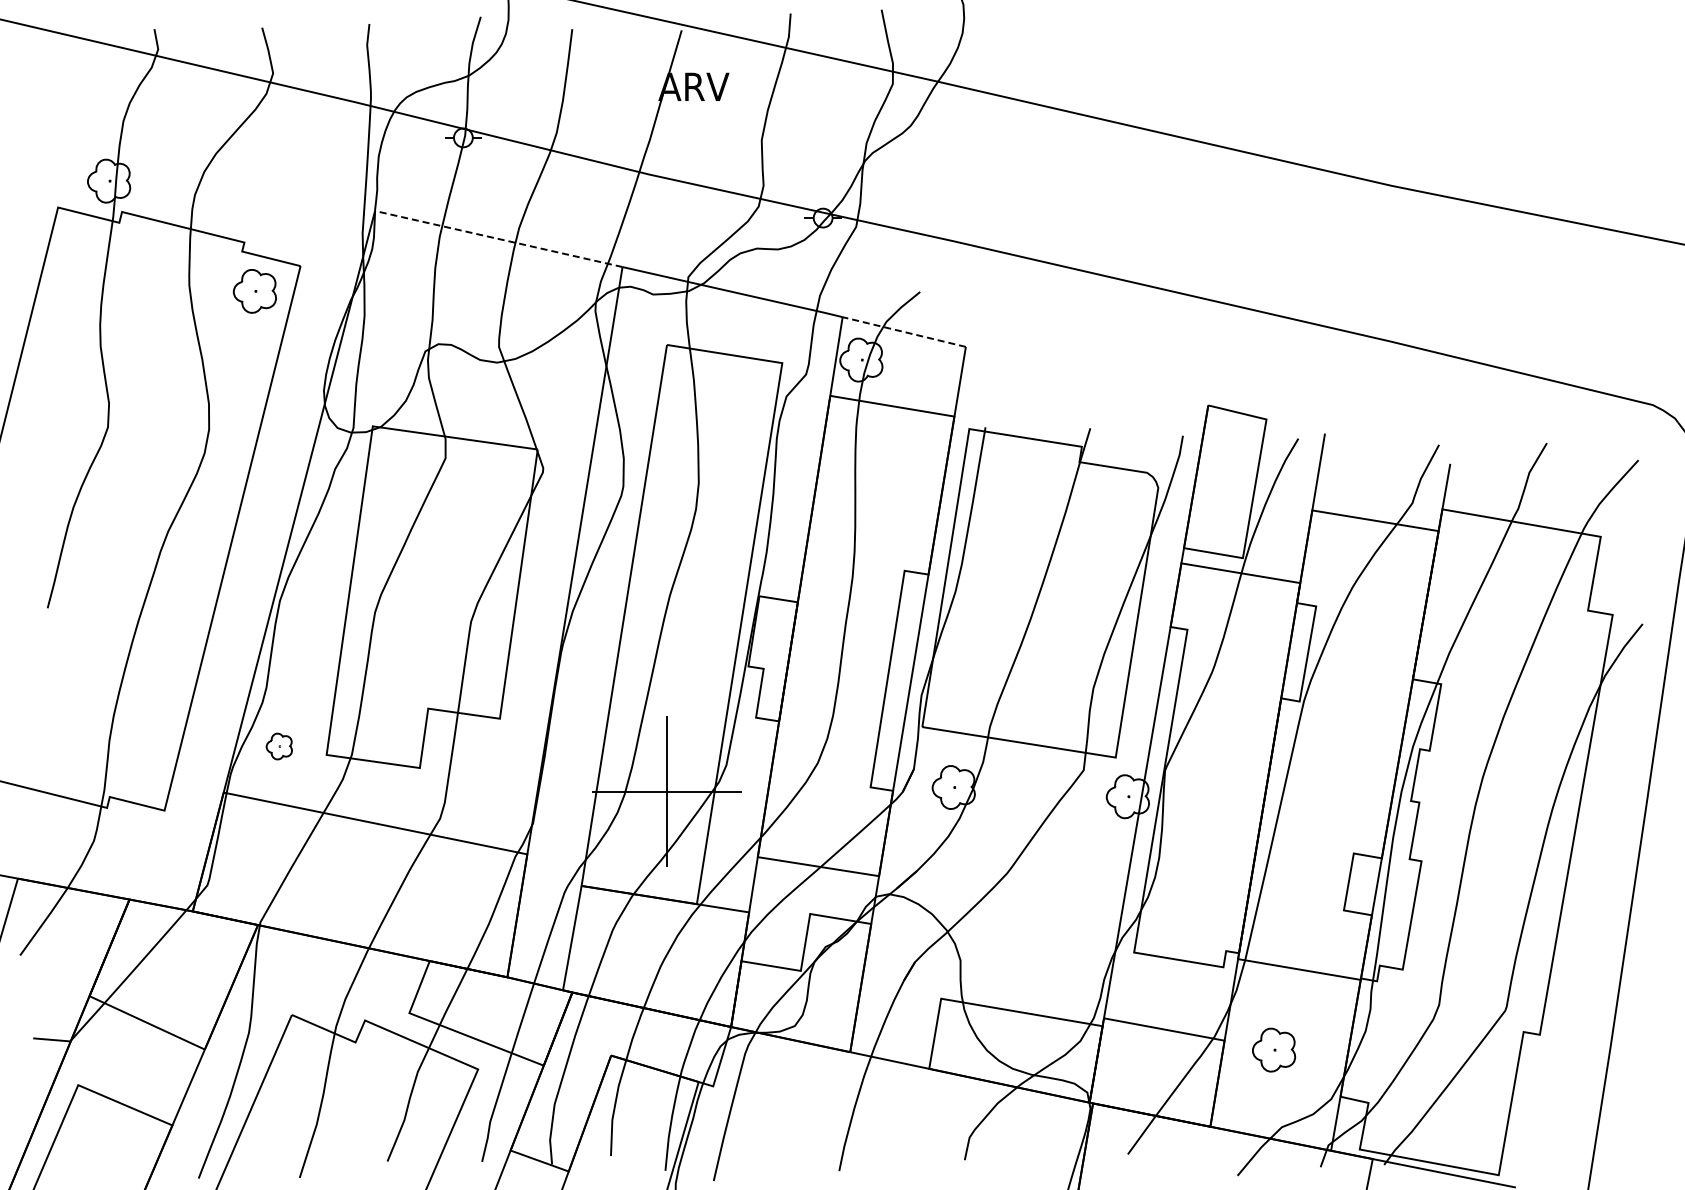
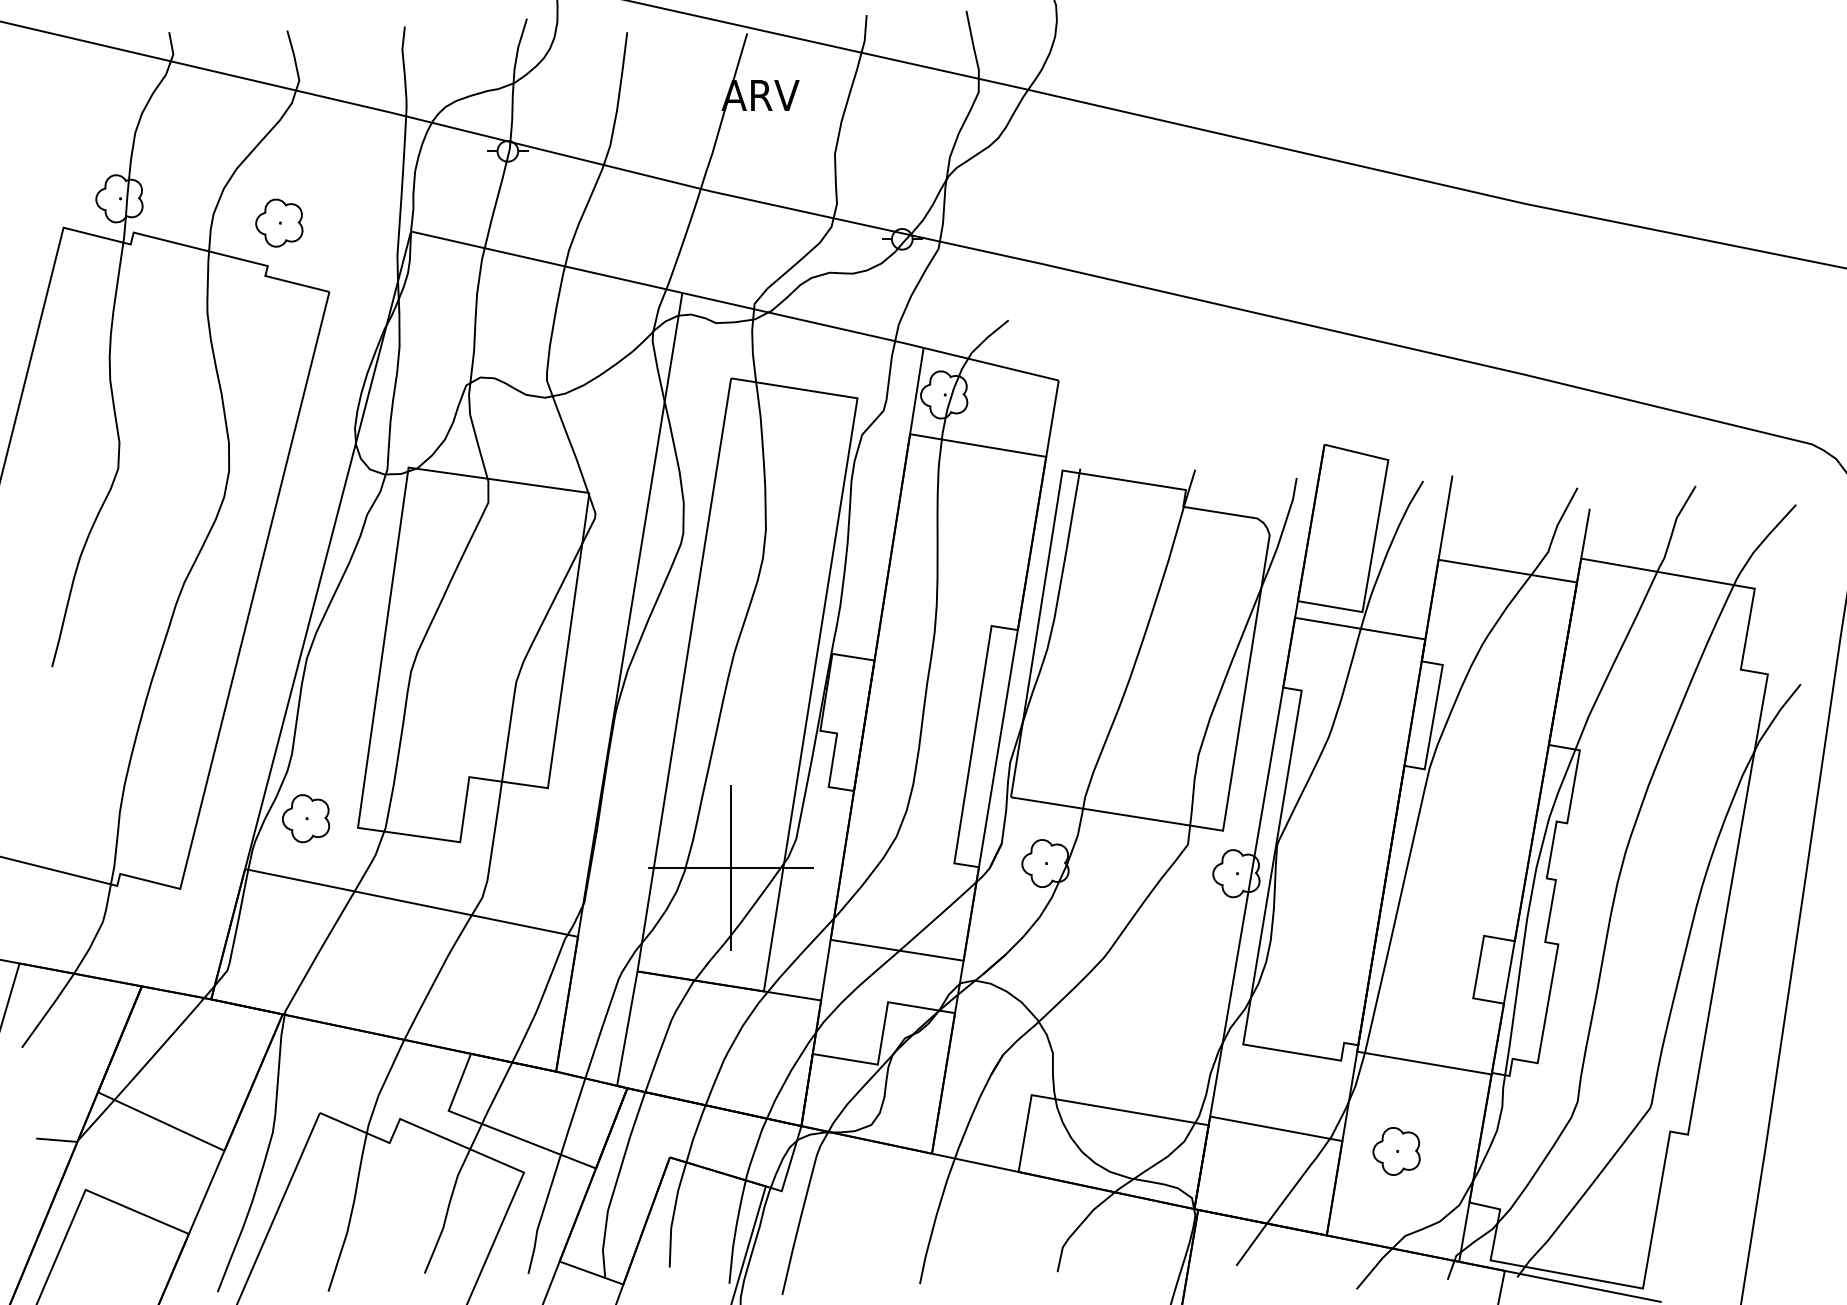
line: (498, 239) -> (546, 262), dashed -> solid
part: (254, 291) -> (278, 223), moved
line: (903, 331) -> (990, 363), dashed -> solid
part: (279, 746) -> (306, 818), size x1.67

